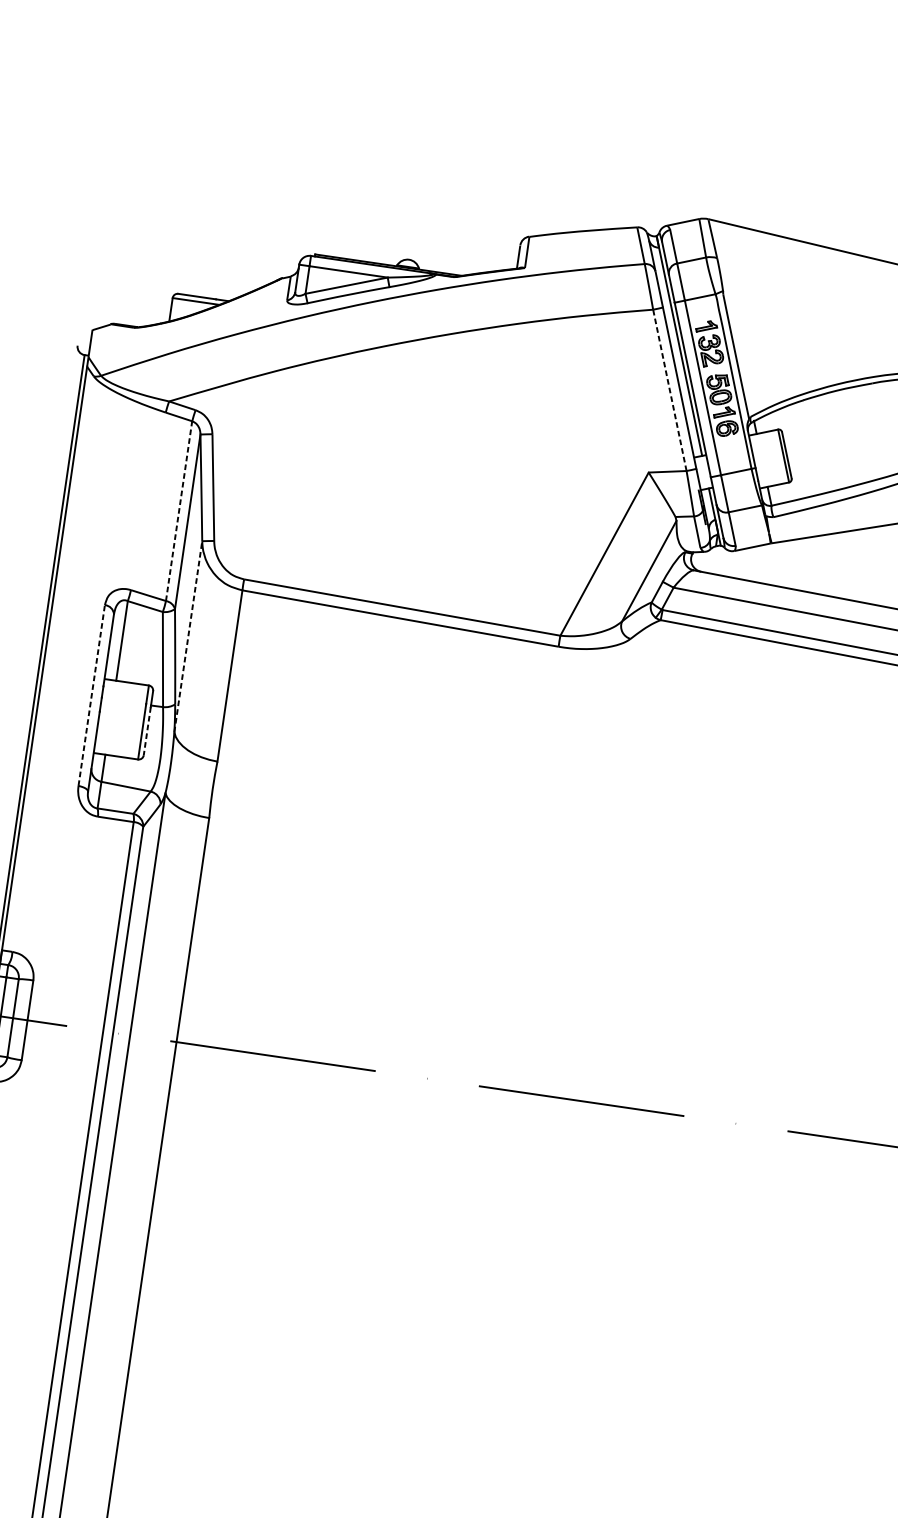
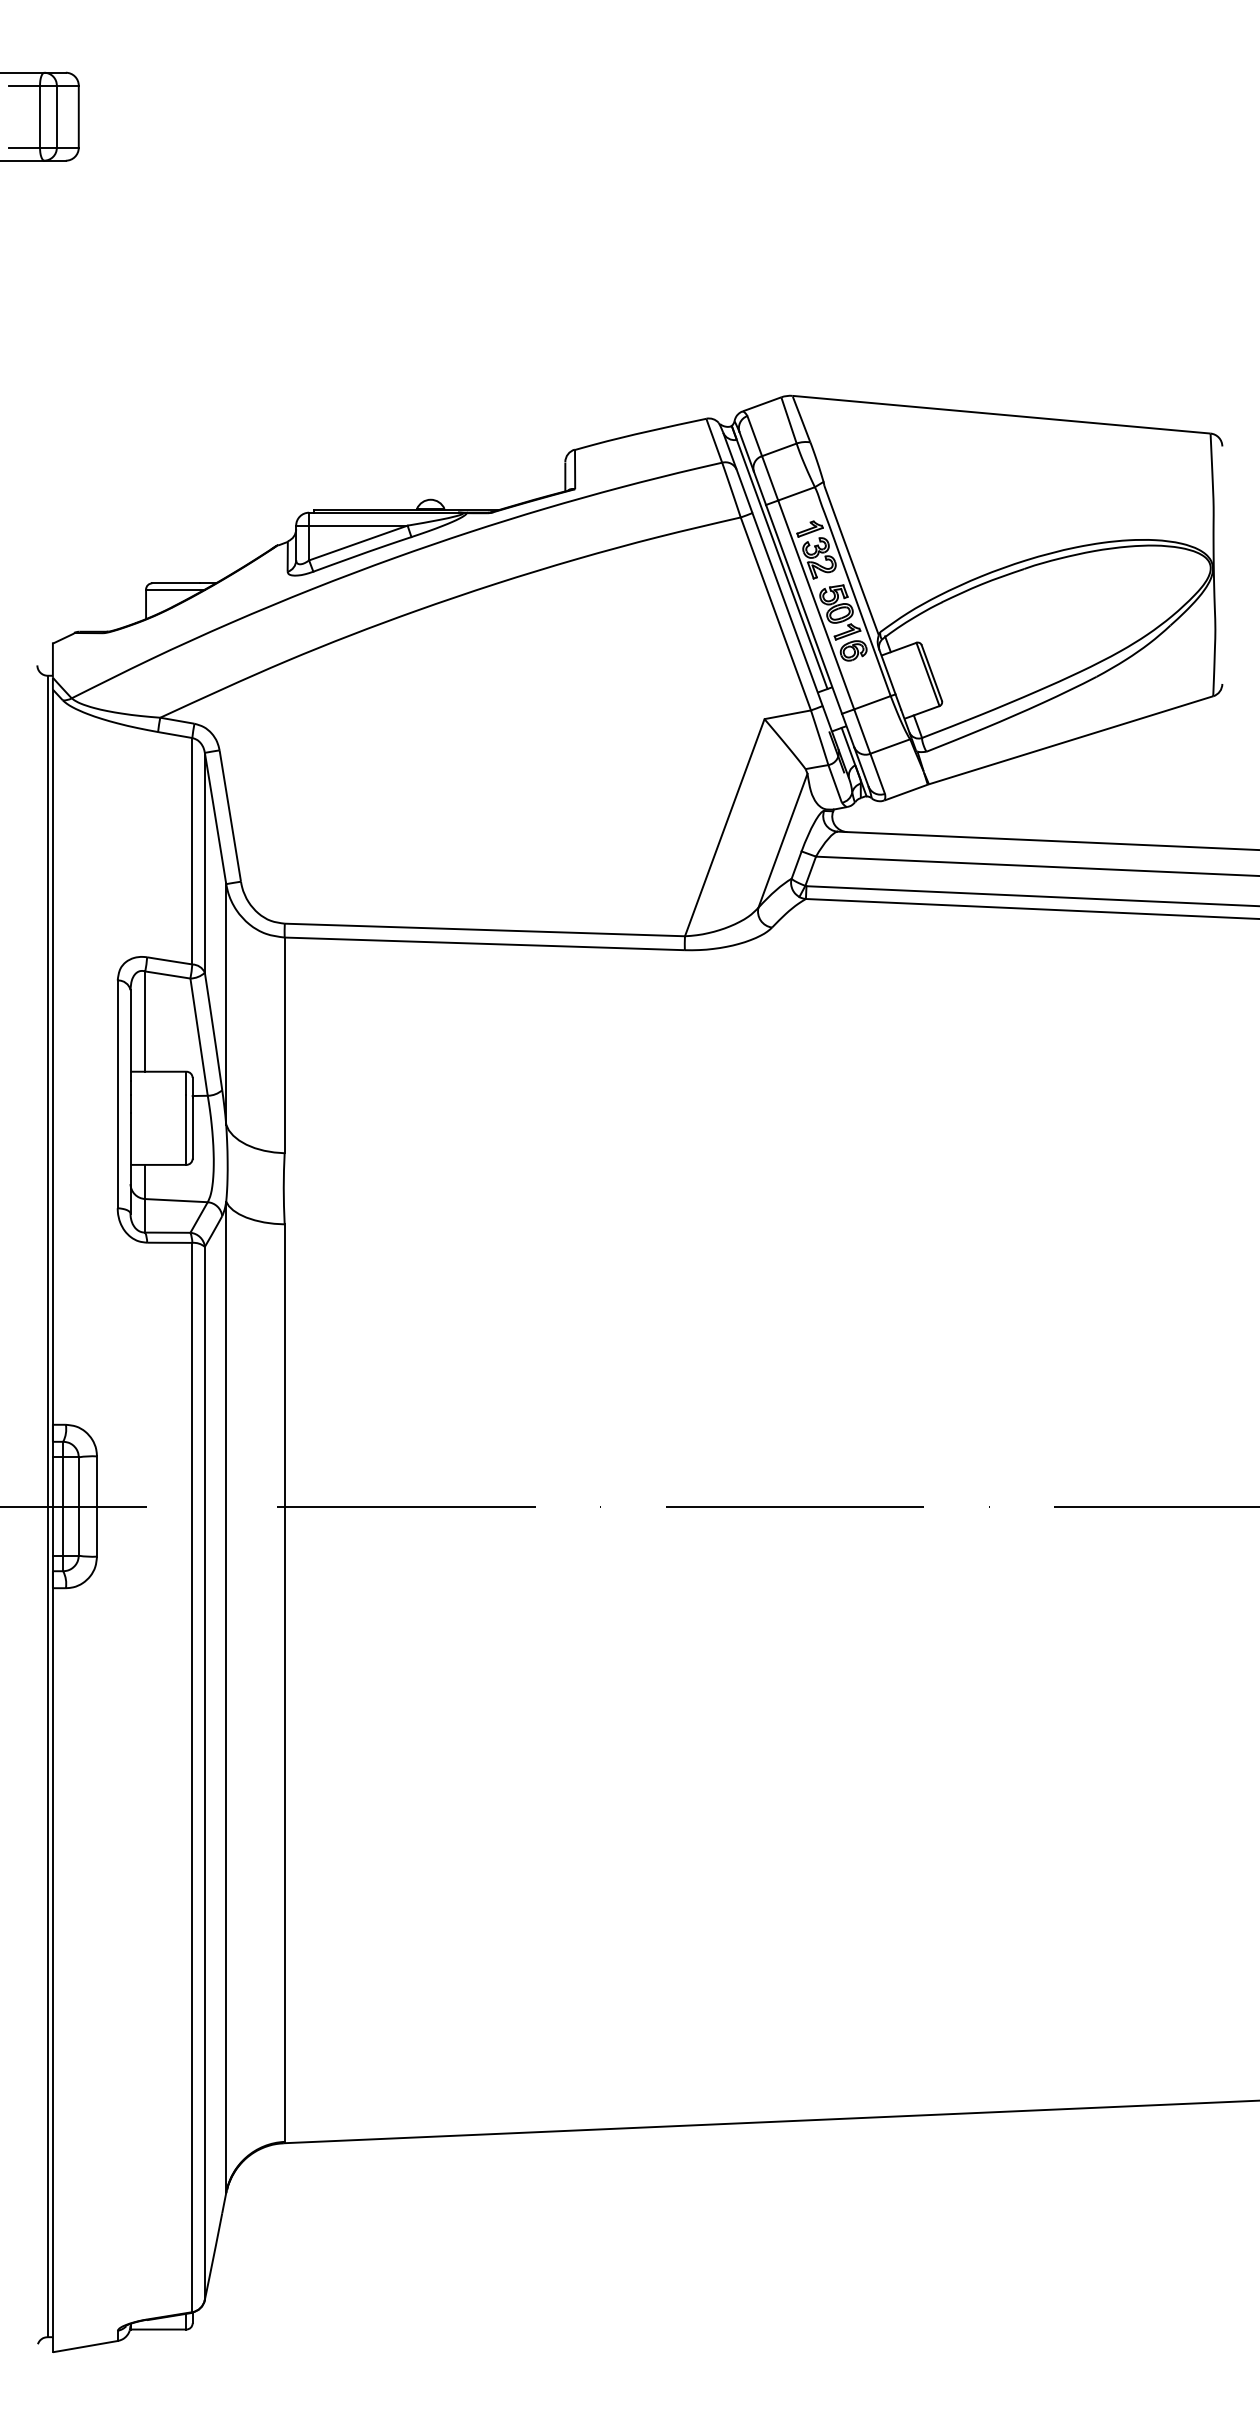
line: (669, 389) -> (775, 613), dashed -> solid
line: (179, 510) -> (192, 850), dashed -> solid
line: (188, 635) -> (226, 1003), dashed -> solid
line: (91, 695) -> (117, 1094), dashed -> solid
line: (147, 731) -> (192, 1128), dashed -> solid

